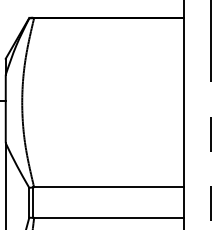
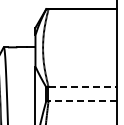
line: (110, 188) -> (83, 87), solid -> dashed
line: (107, 218) -> (82, 101), solid -> dashed

